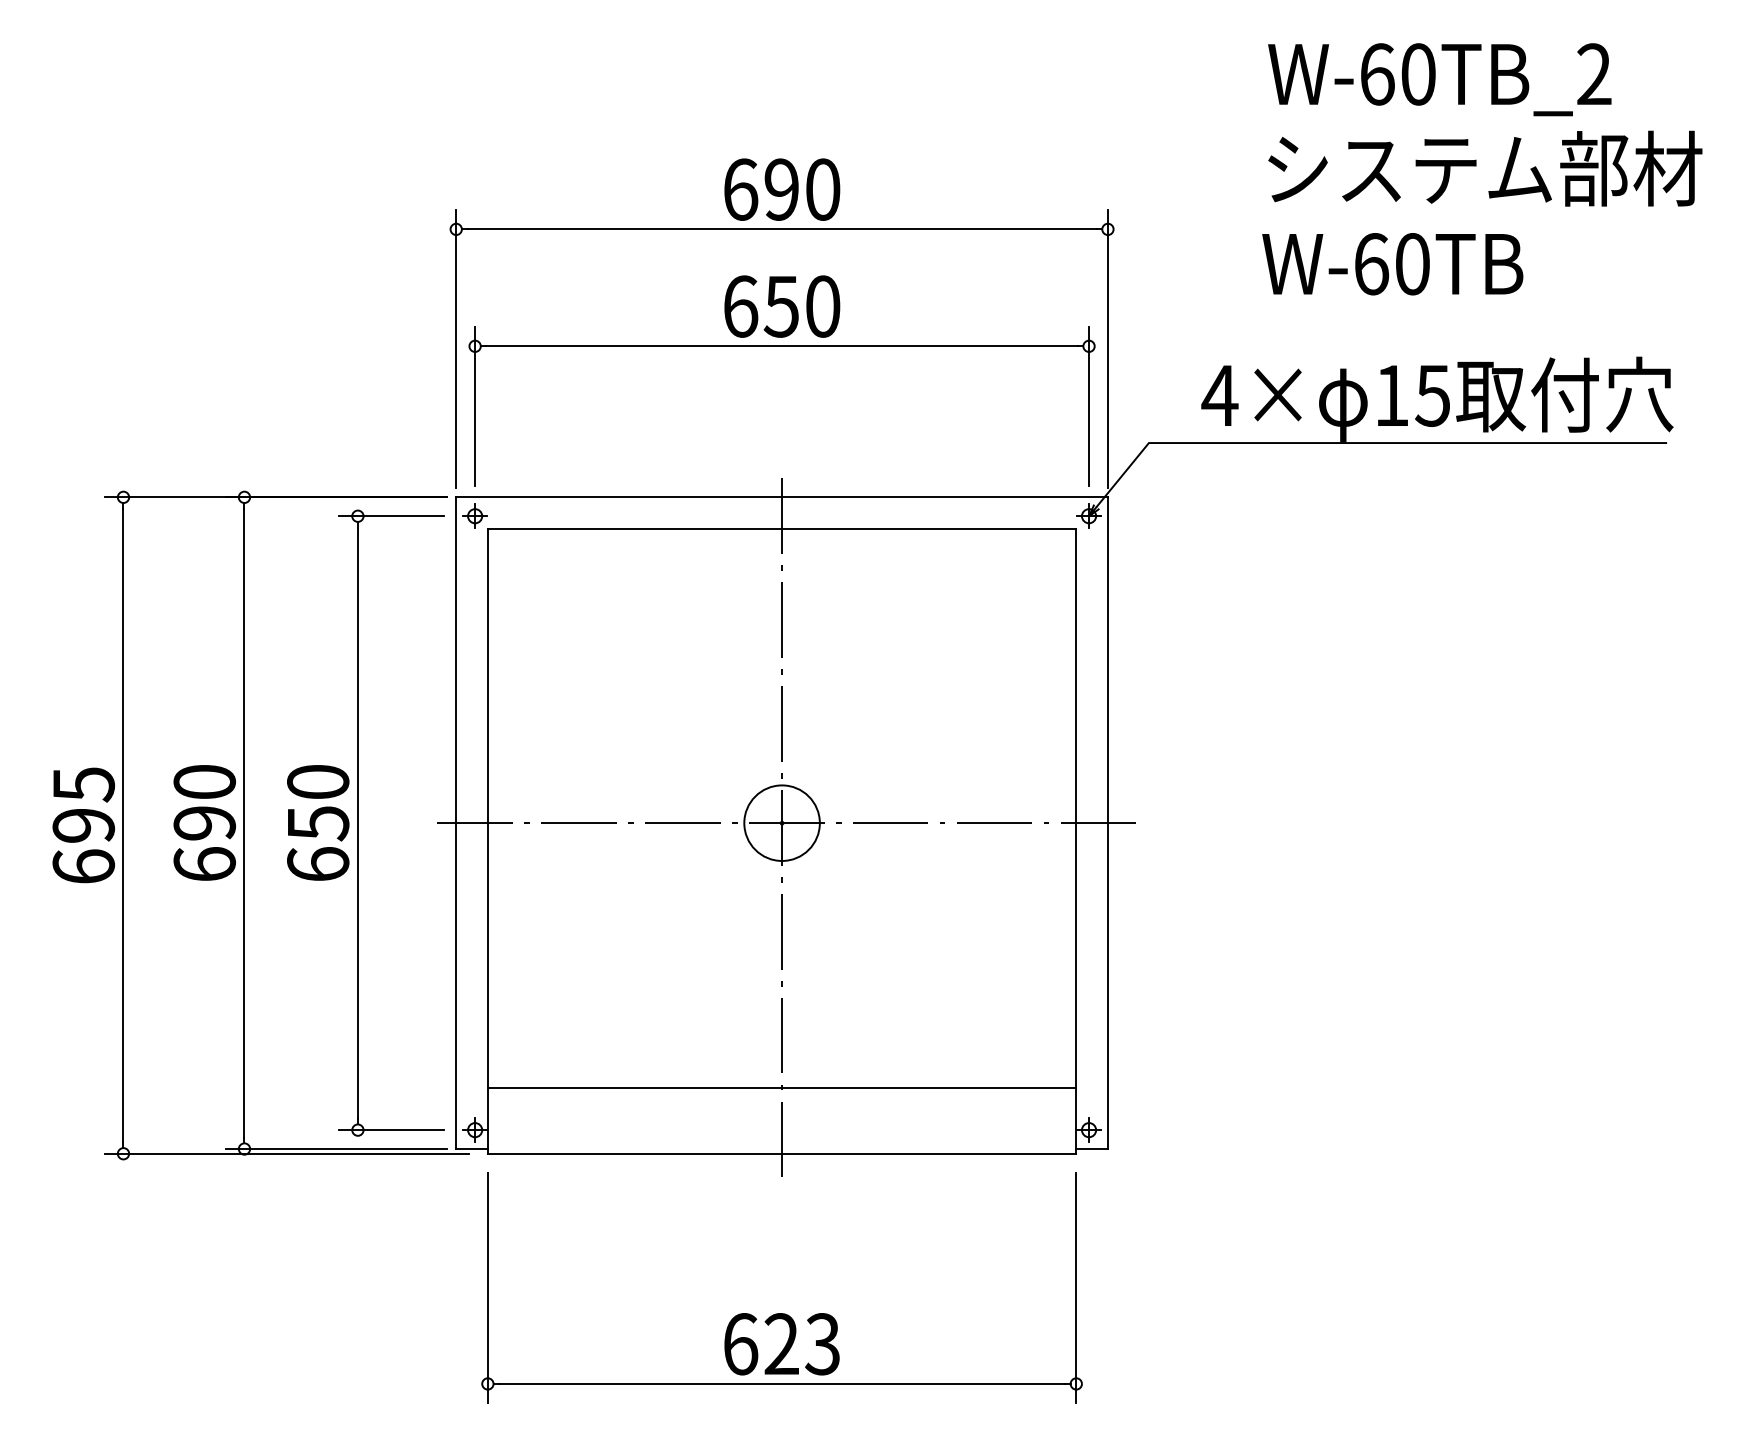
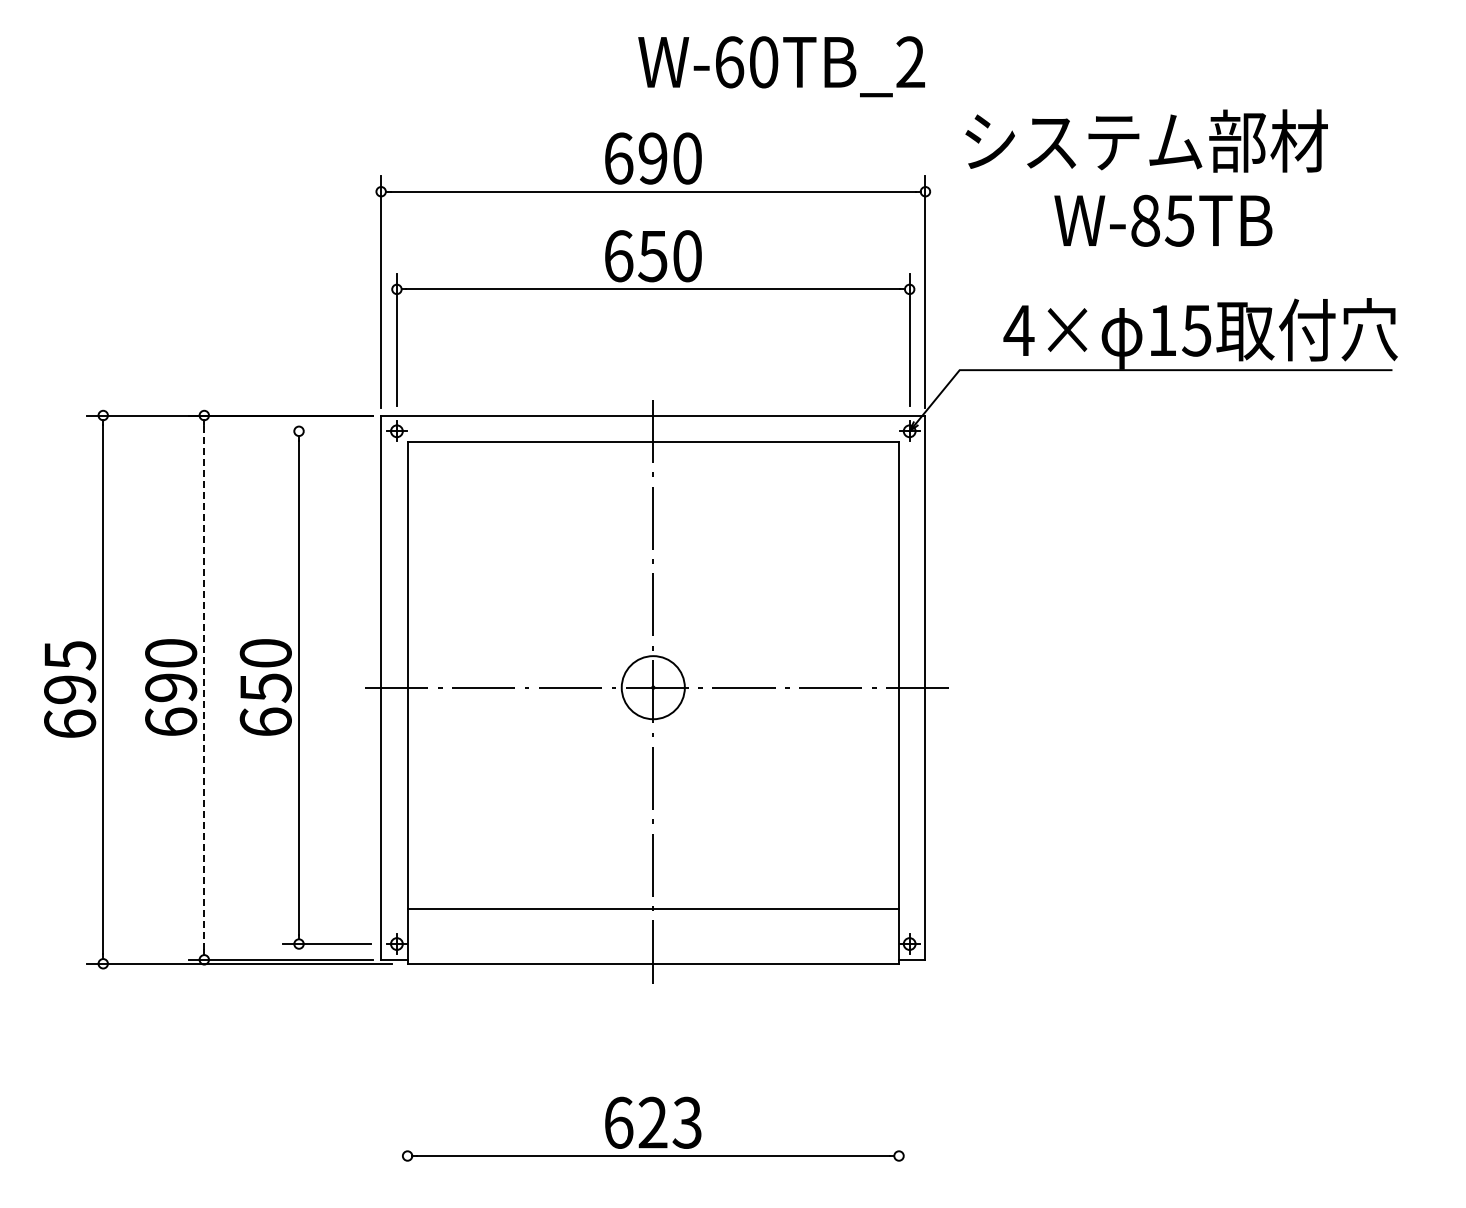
text: (1439, 79) -> (781, 66), moved
text: (1485, 168) -> (1146, 140), moved
text: (1391, 263) -> (1162, 220), W-60TB -> W-85TB
line: (391, 516) -> (327, 431), removed
line: (244, 822) -> (204, 687), solid -> dashed
line: (487, 1287) -> (407, 1075), removed
line: (1076, 1287) -> (899, 1075), removed

